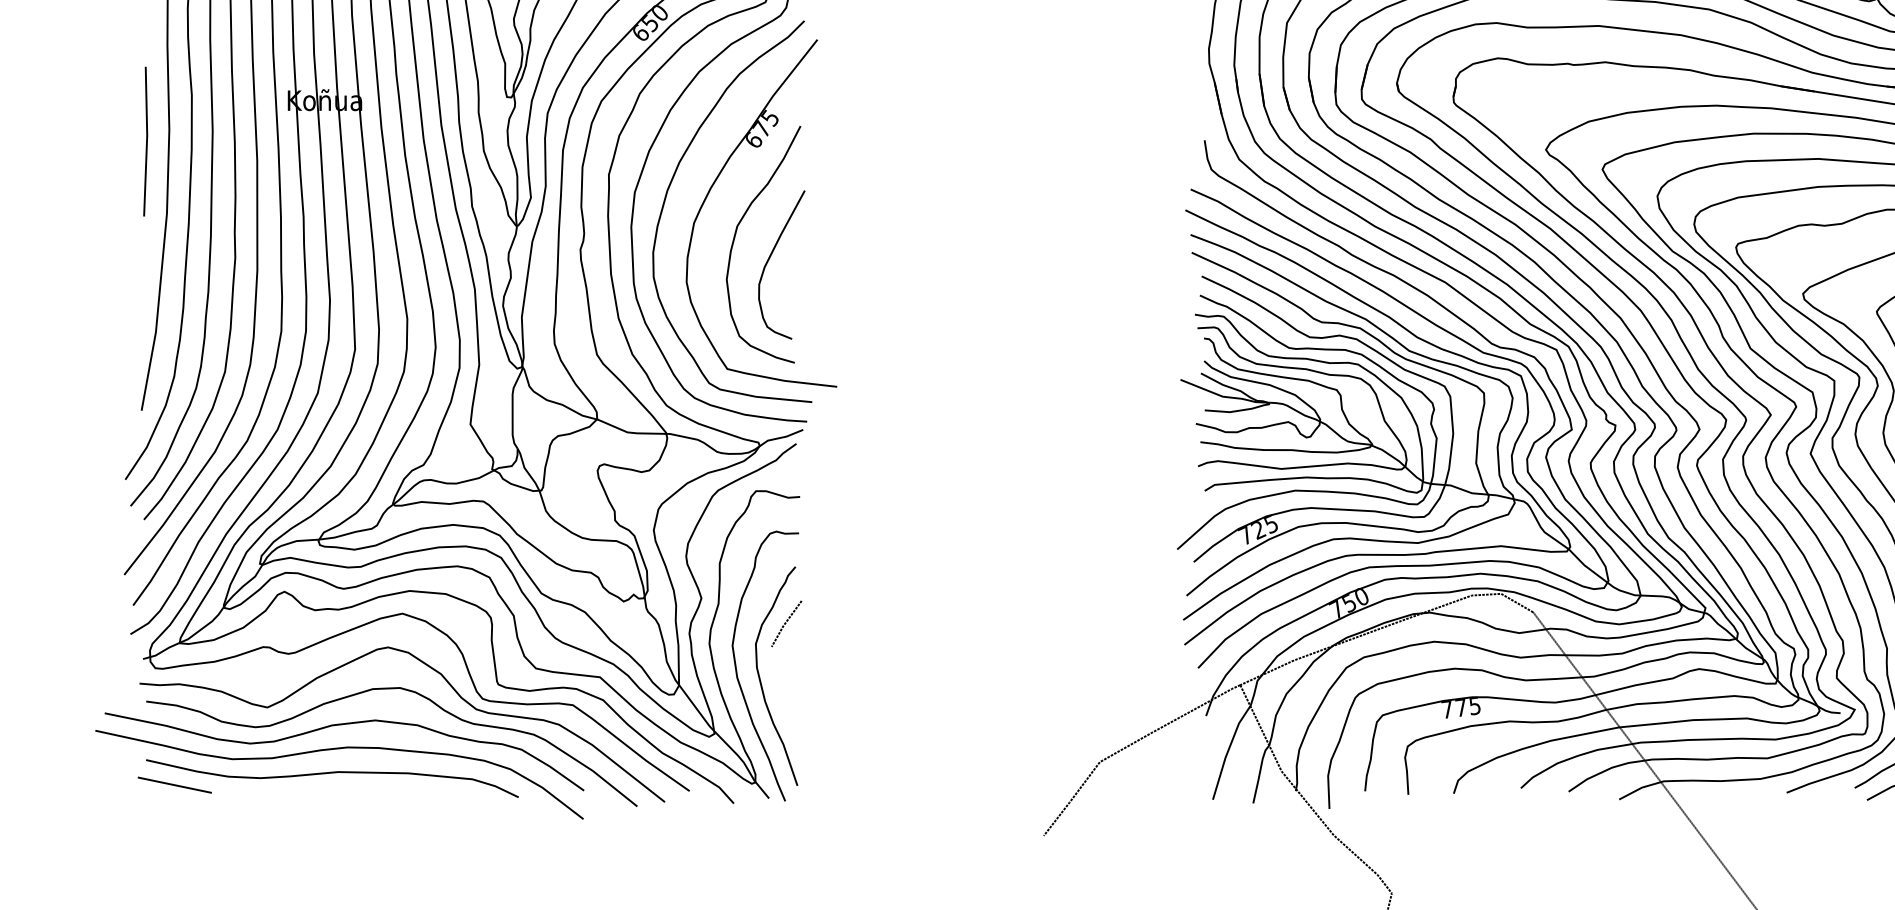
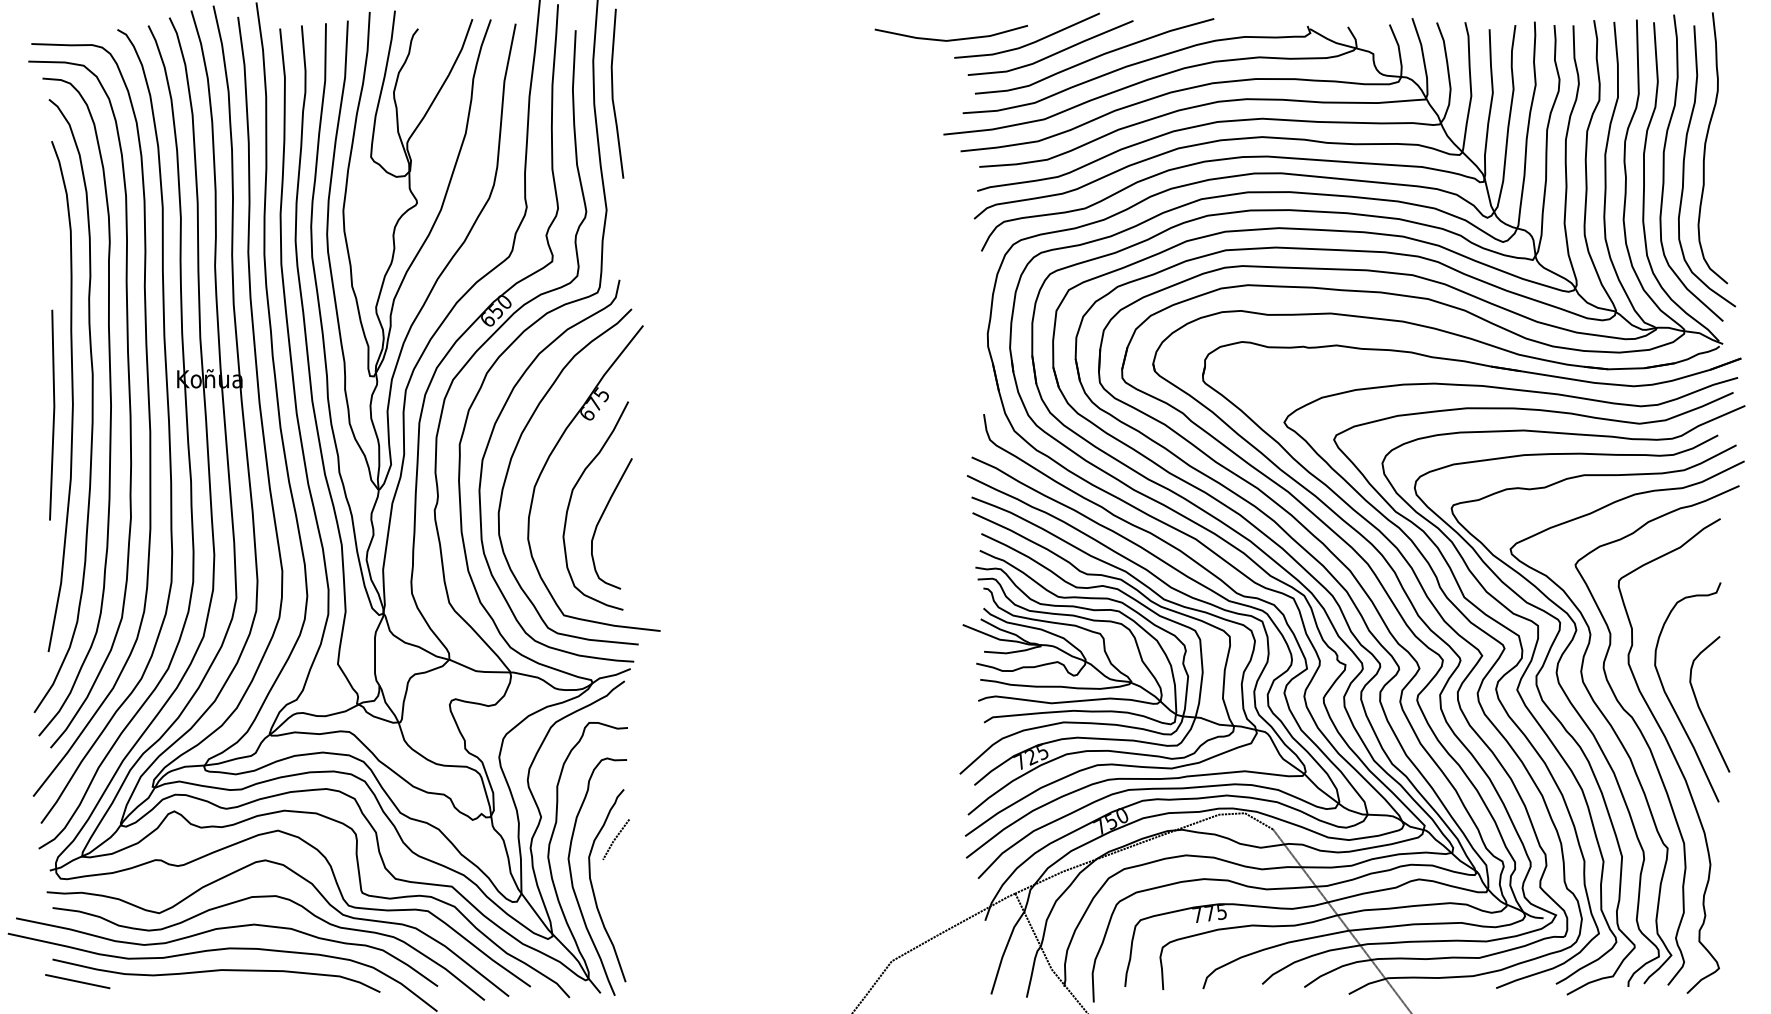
part: (144, 141) -> (51, 415), size x1.6

